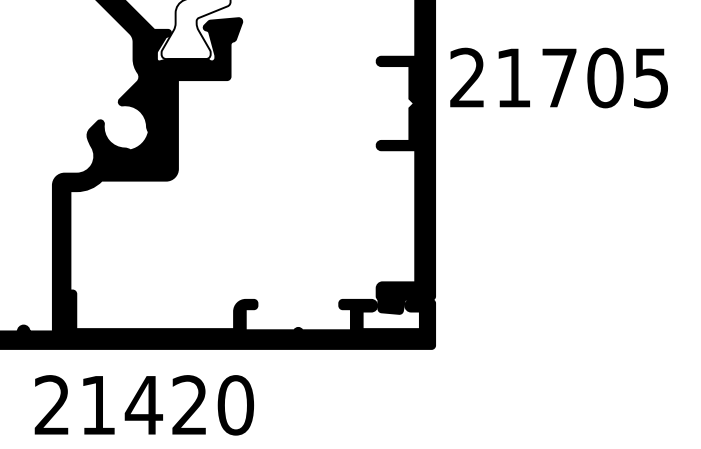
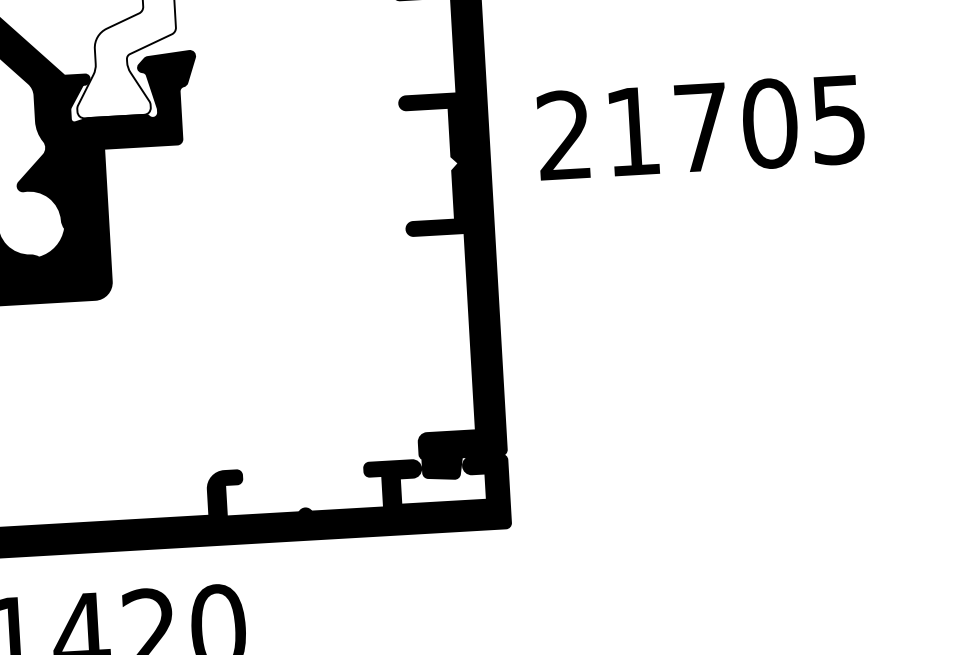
text: (558, 77) -> (700, 126), moved

